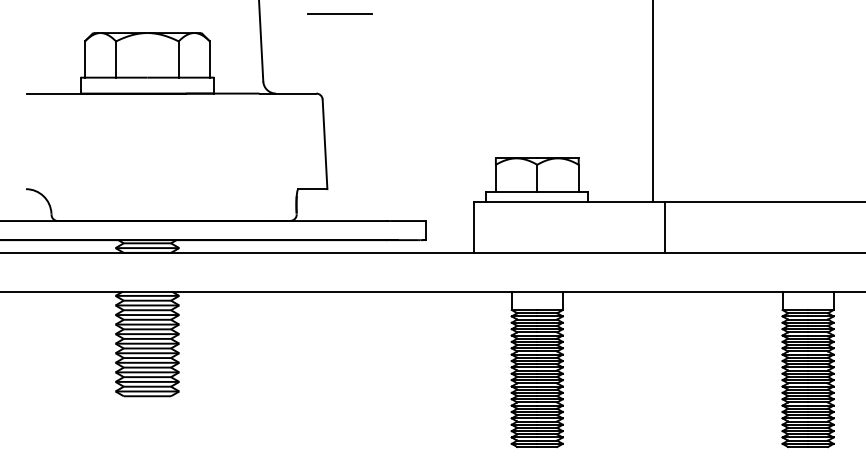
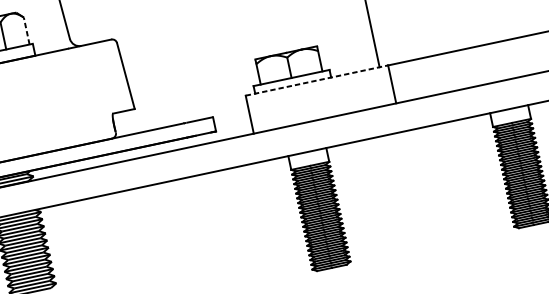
line: (209, 59) -> (26, 31), solid -> dashed
line: (569, 202) -> (317, 80), solid -> dashed

